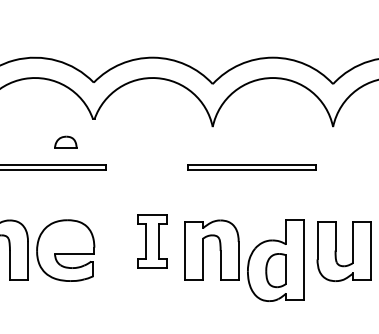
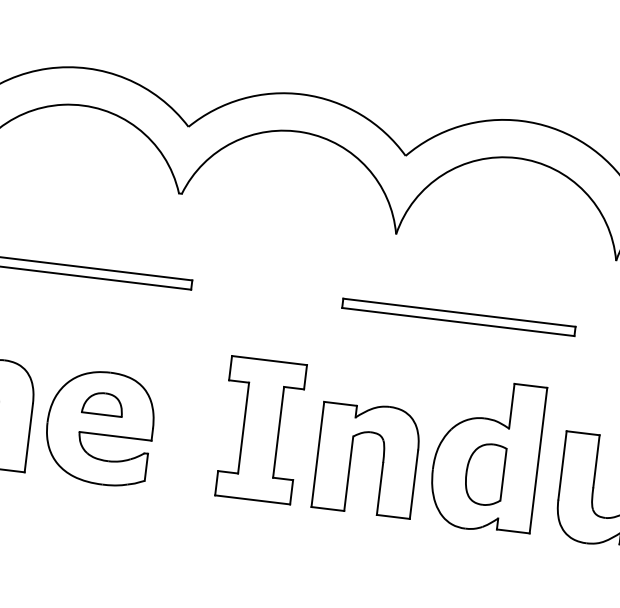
part: (65, 141) -> (102, 401), moved
part: (152, 241) -> (260, 430), size x1.43
part: (275, 260) -> (485, 455), moved

